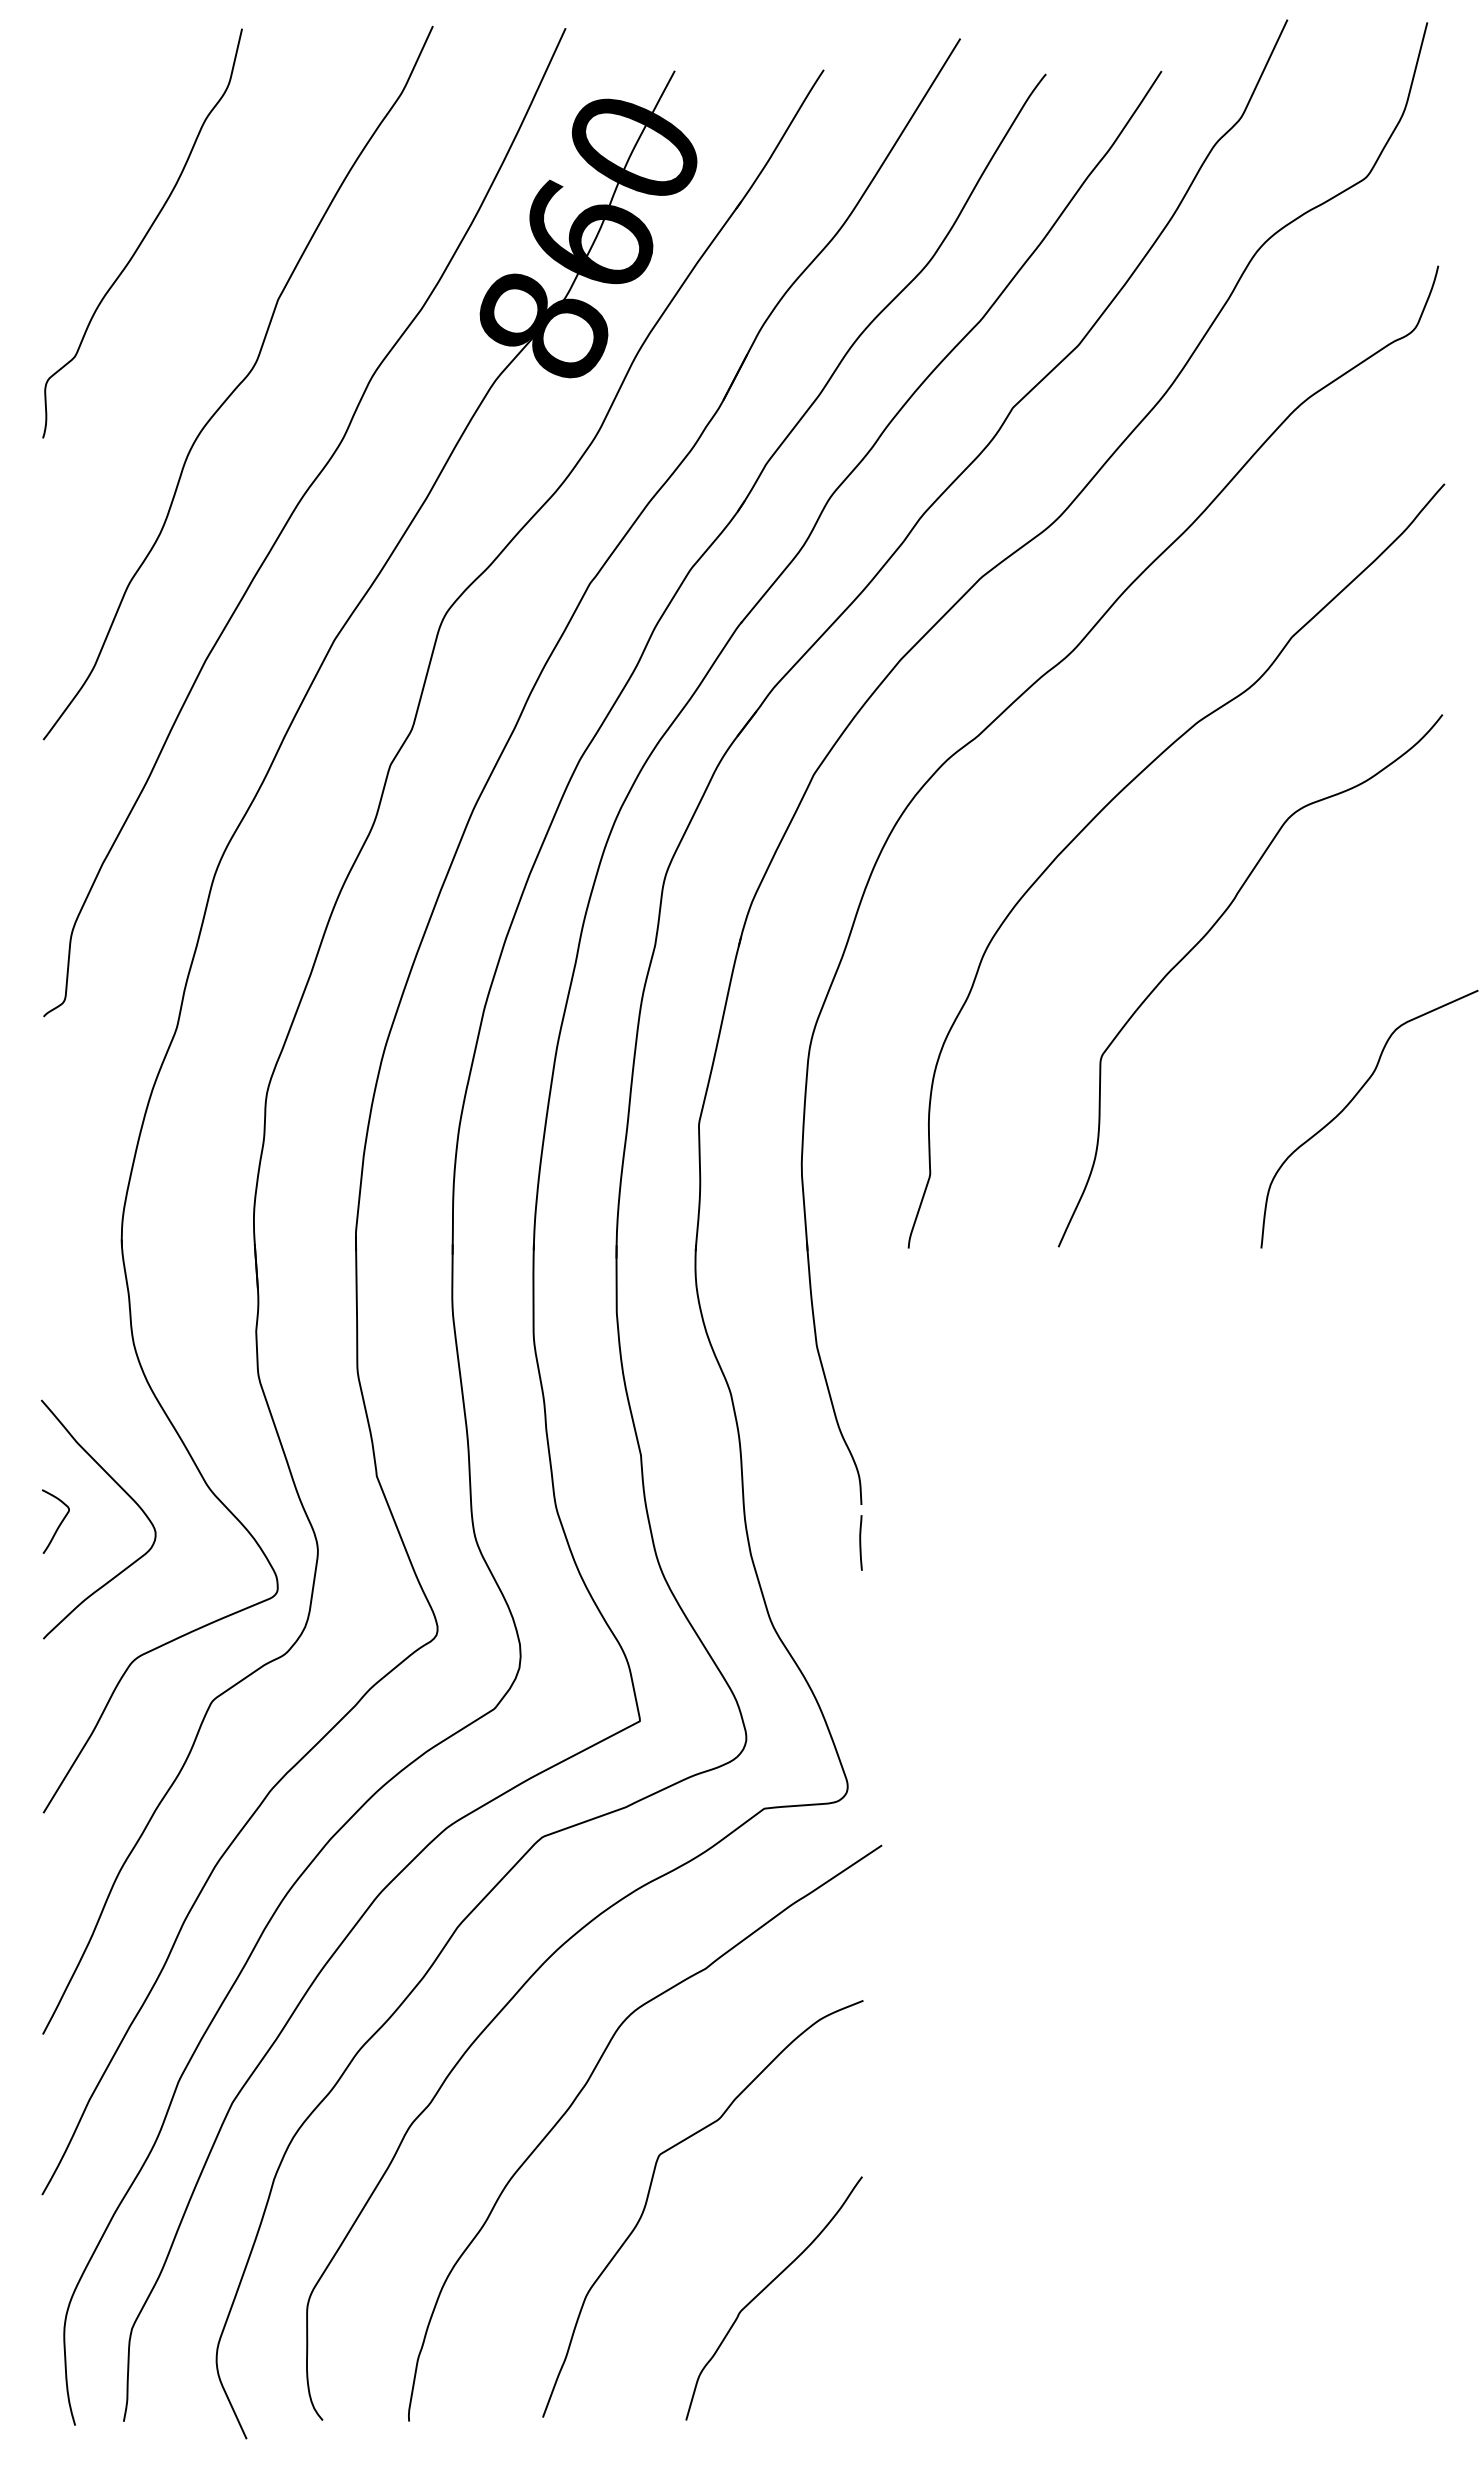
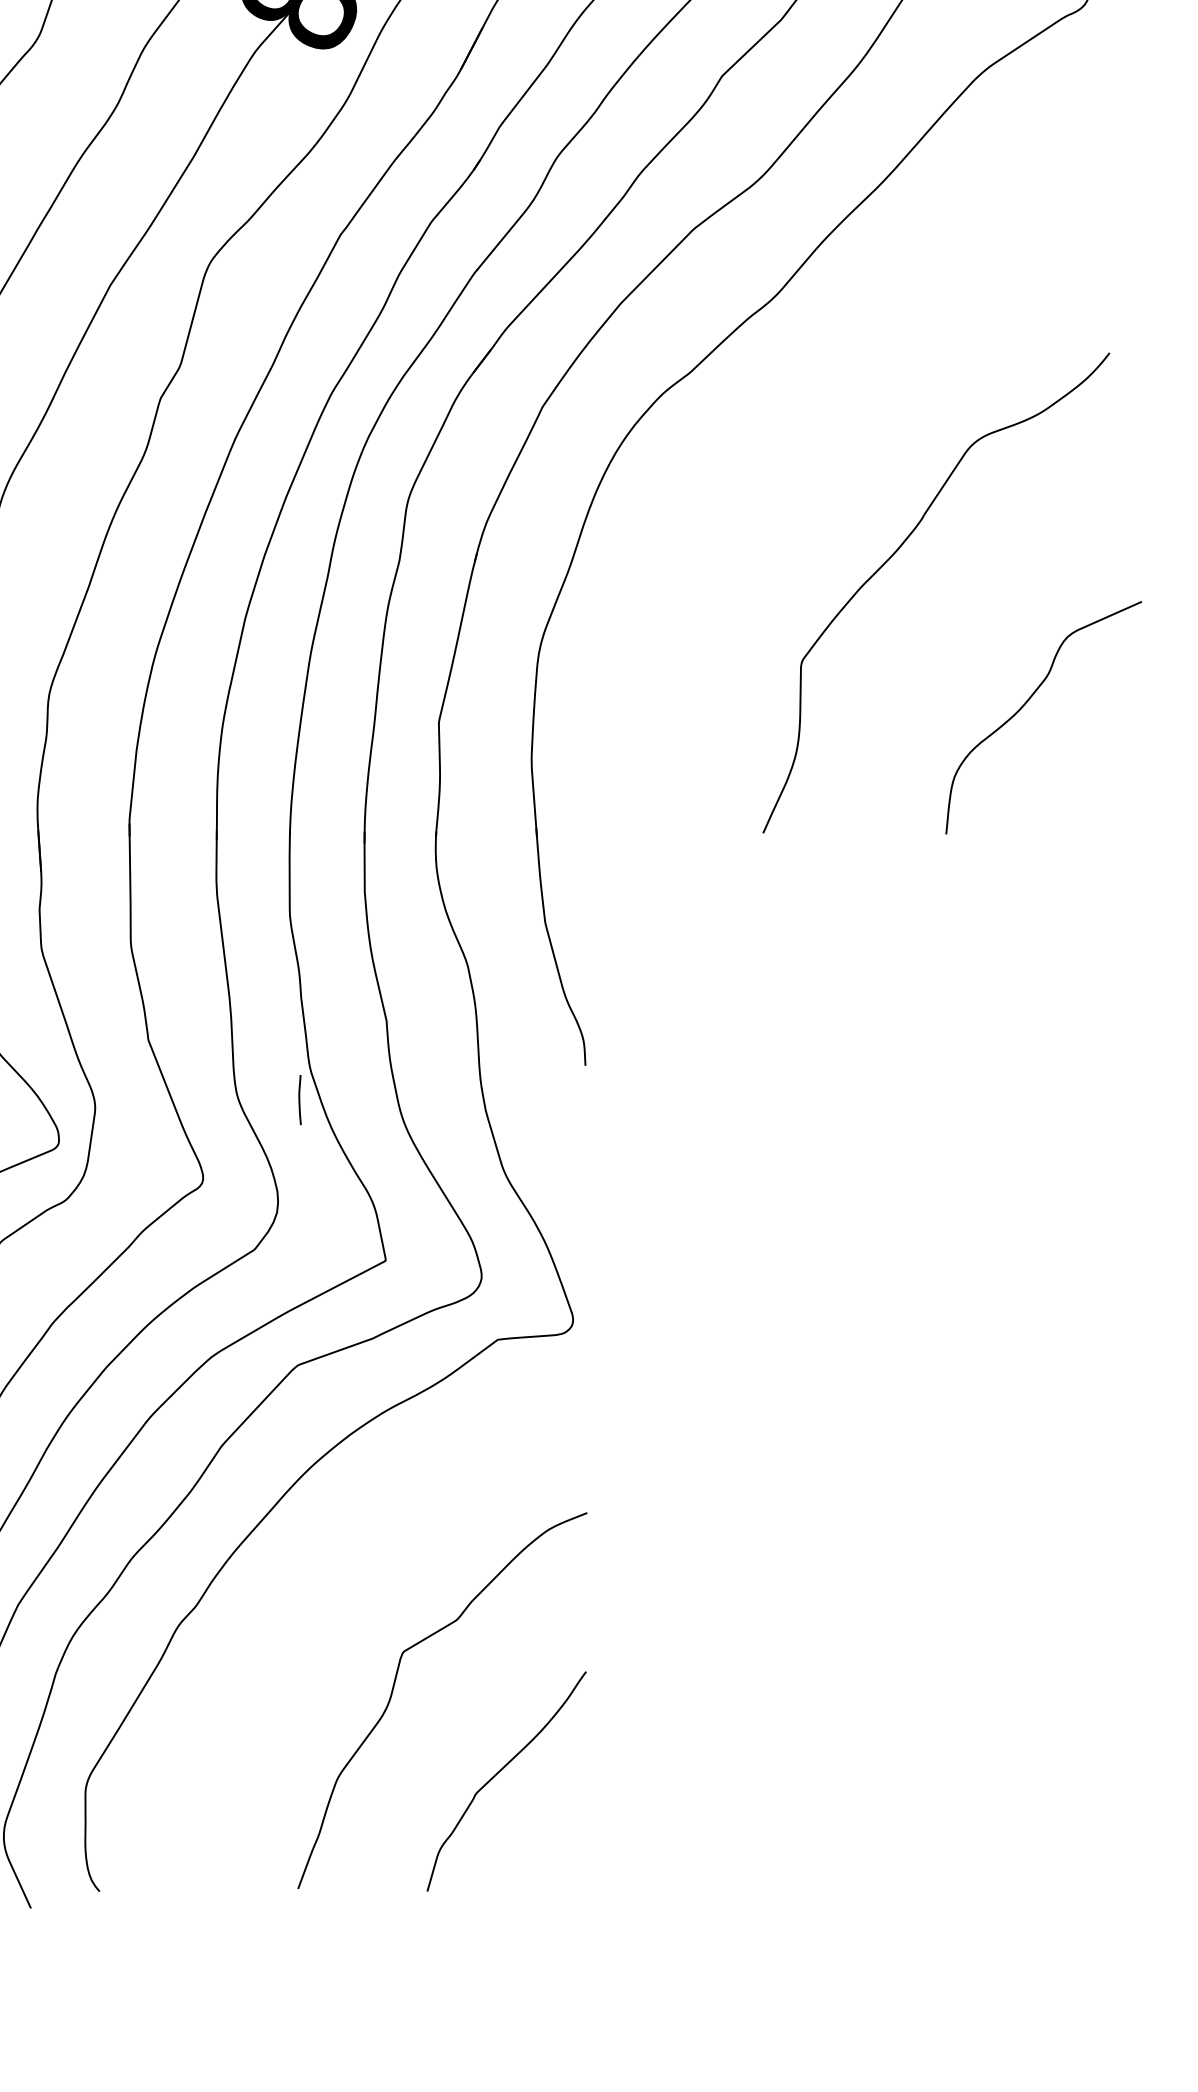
curve: (1116, 797) -> (815, 427), removed
line: (860, 1542) -> (299, 1099), moved
curve: (586, 2085) -> (337, 1589), removed

